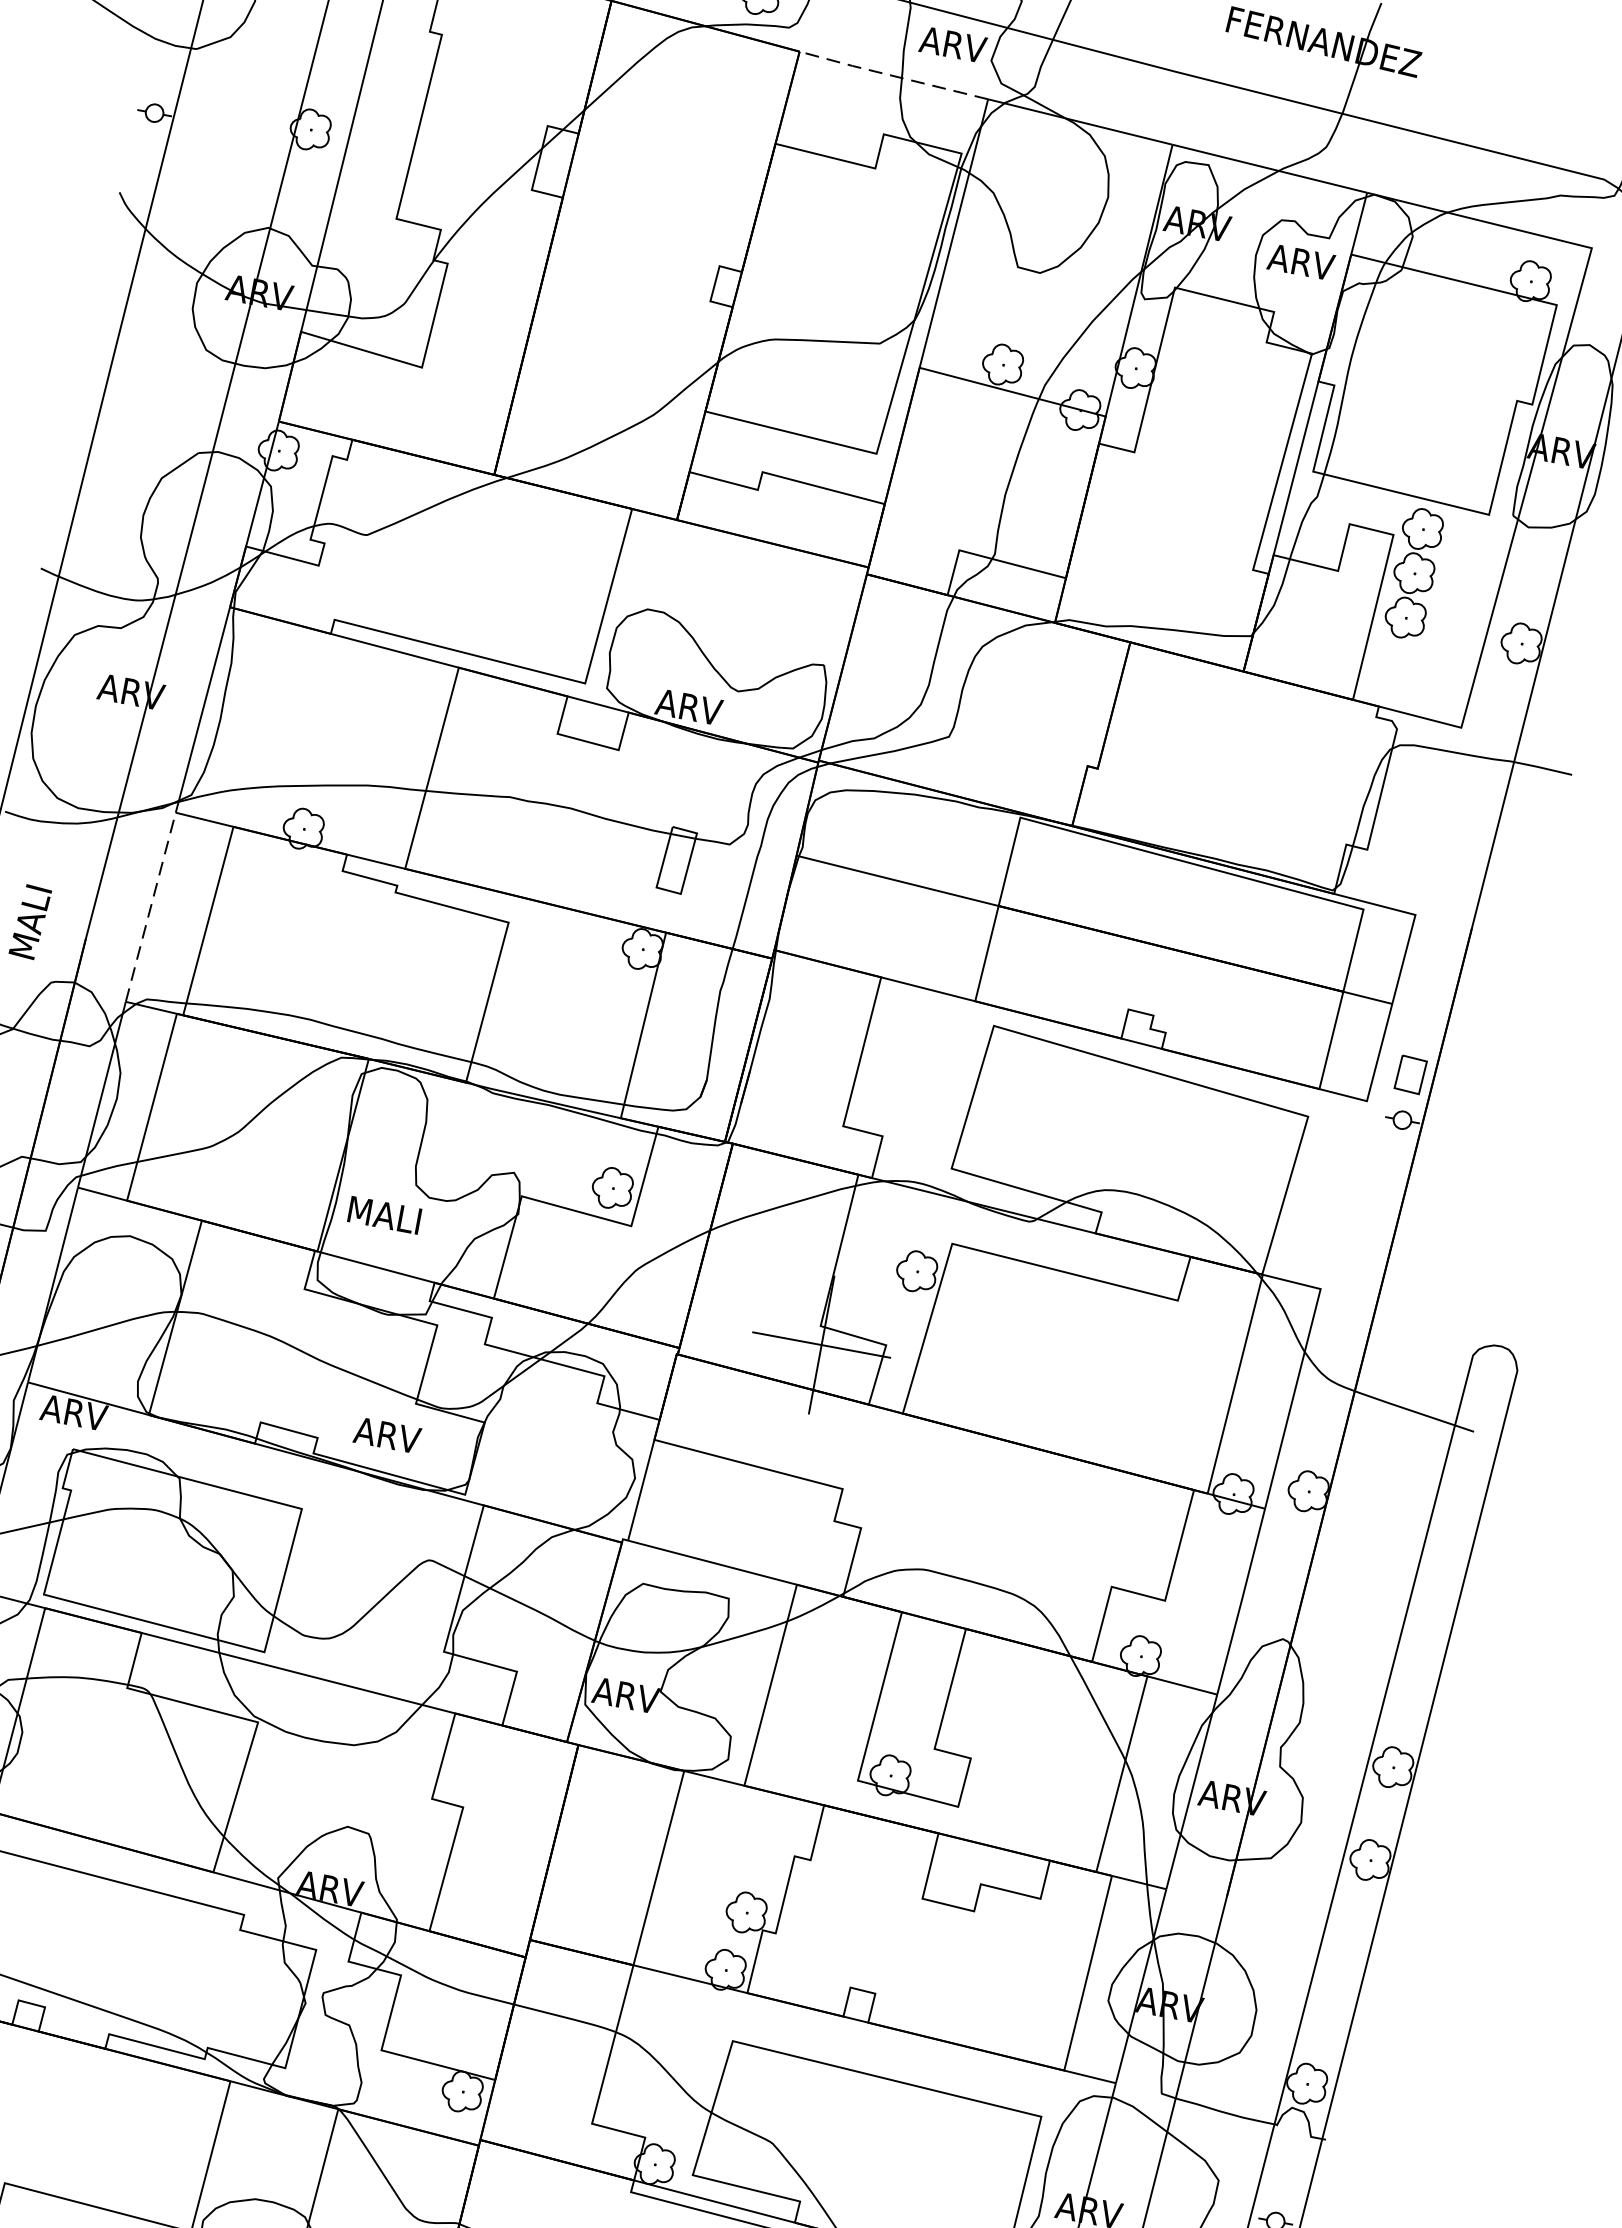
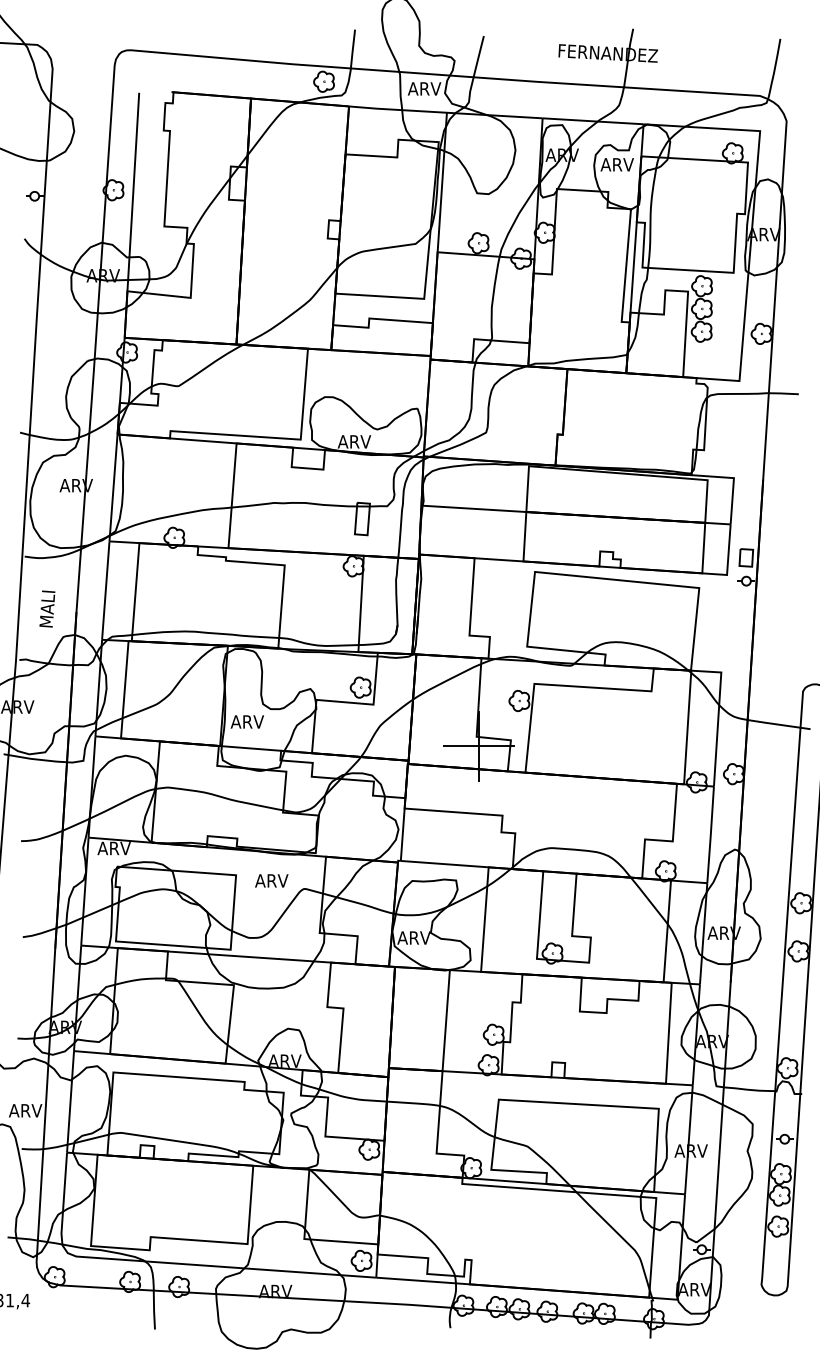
line: (892, 75) -> (397, 109), dashed -> solid
line: (150, 906) -> (105, 590), dashed -> solid
text: (383, 1214) -> (249, 721), MALI -> ARV
text: (387, 1434) -> (271, 880), moved

